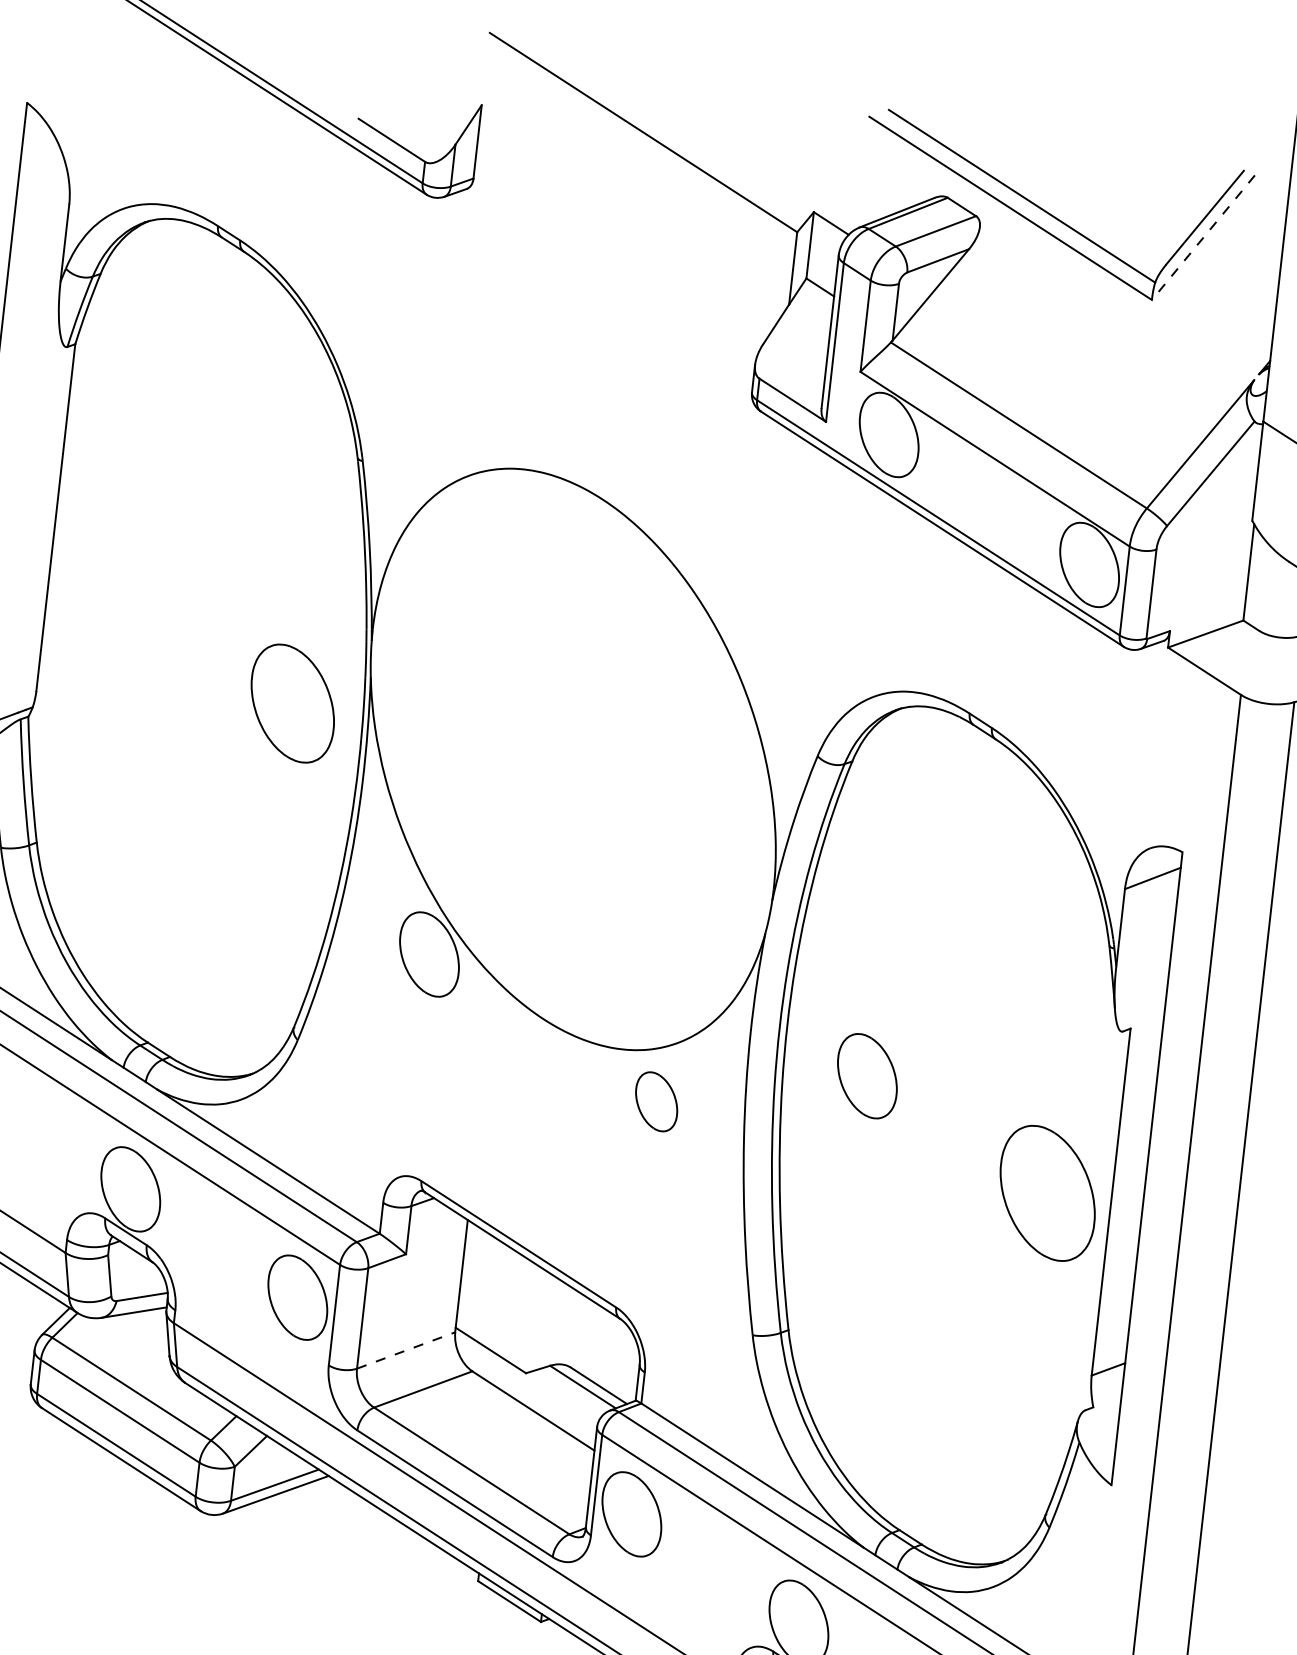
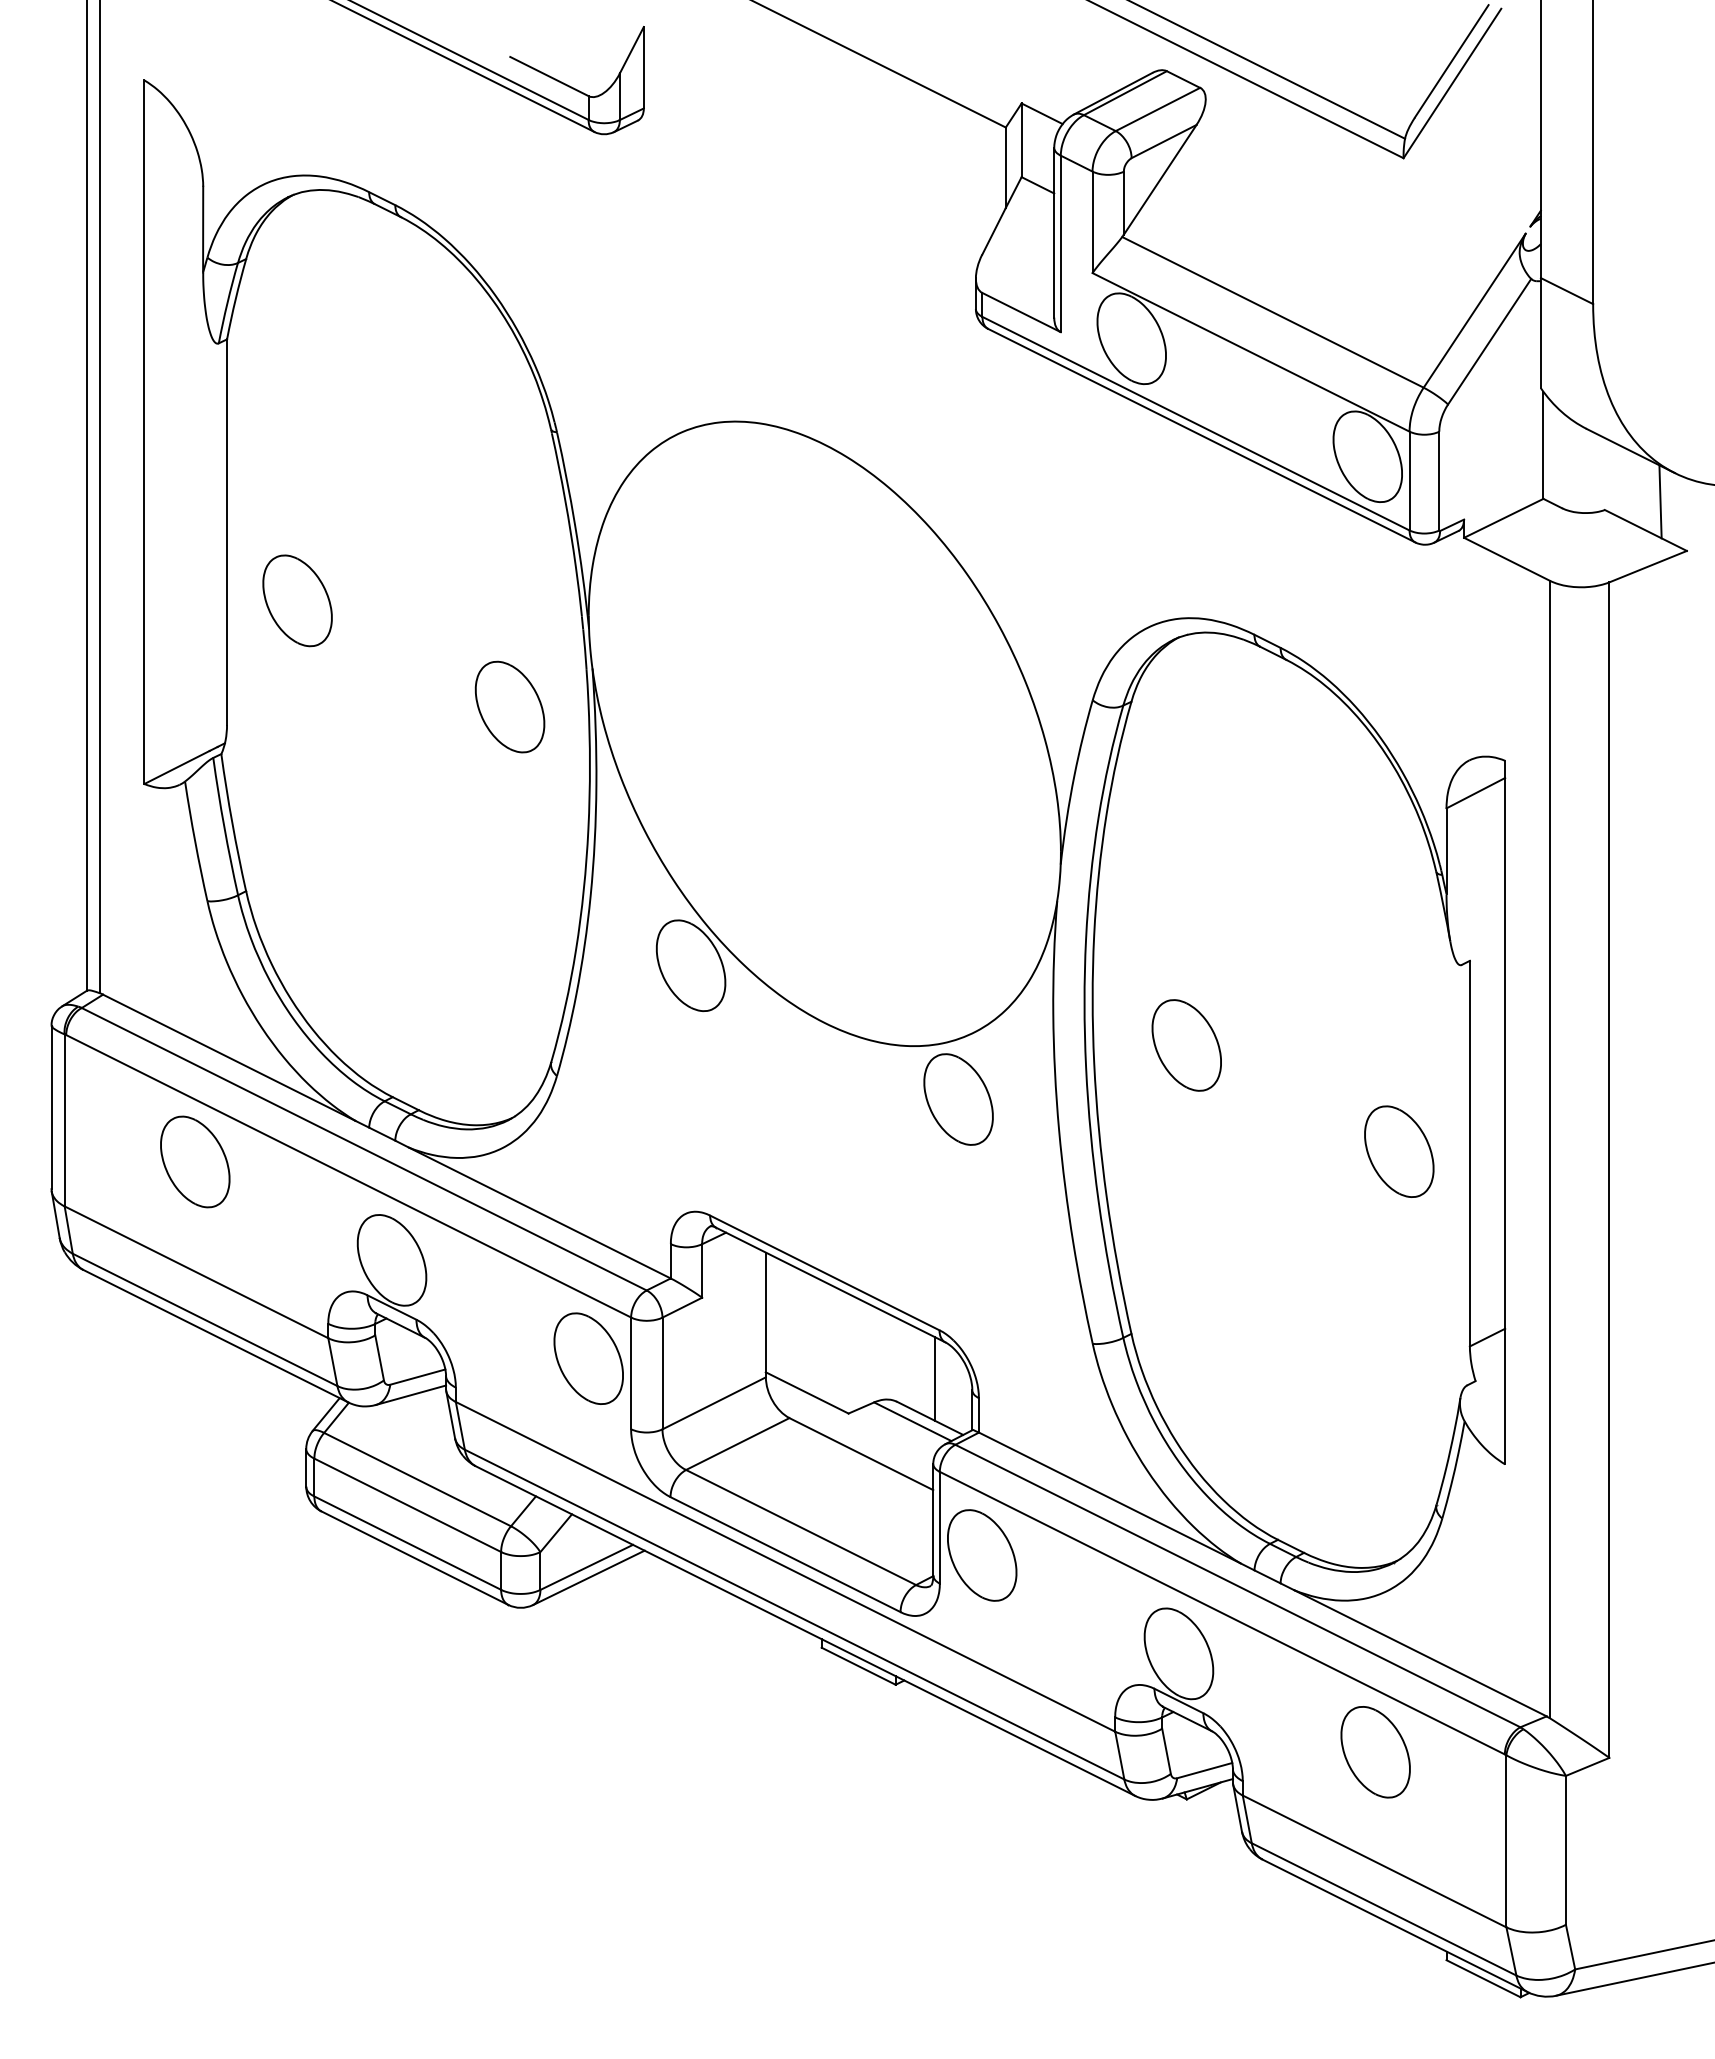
line: (1203, 237) -> (1452, 83), dashed -> solid
part: (112, 586) -> (297, 600), added
part: (292, 702) -> (509, 706), size x0.71
part: (656, 1101) -> (958, 1099), size x1.43
part: (1048, 1193) -> (1399, 1151), size x0.62
line: (406, 1350) -> (714, 1403), dashed -> solid
line: (607, 1350) -> (935, 1378), added

